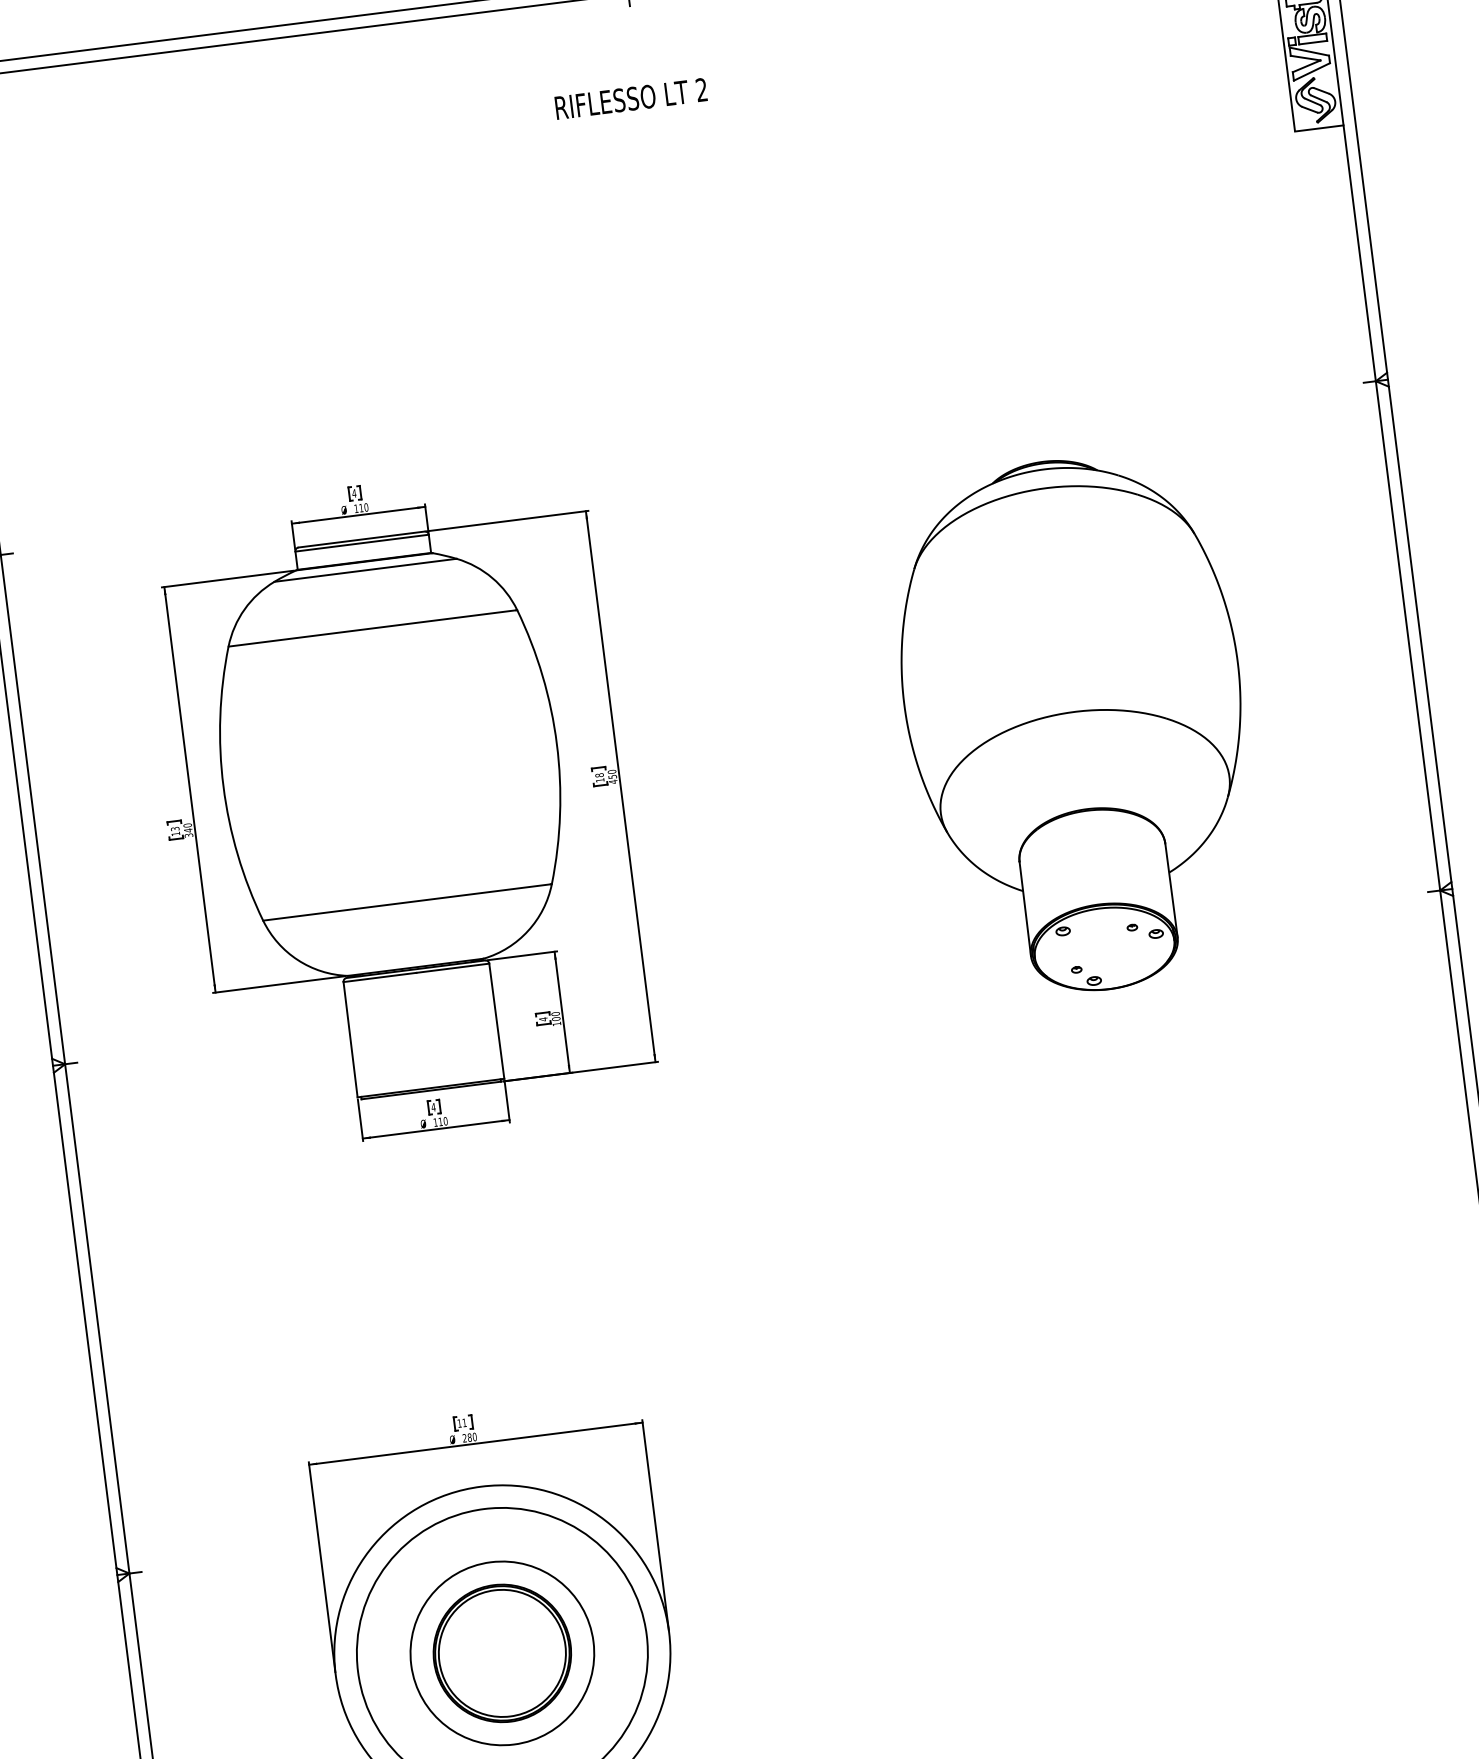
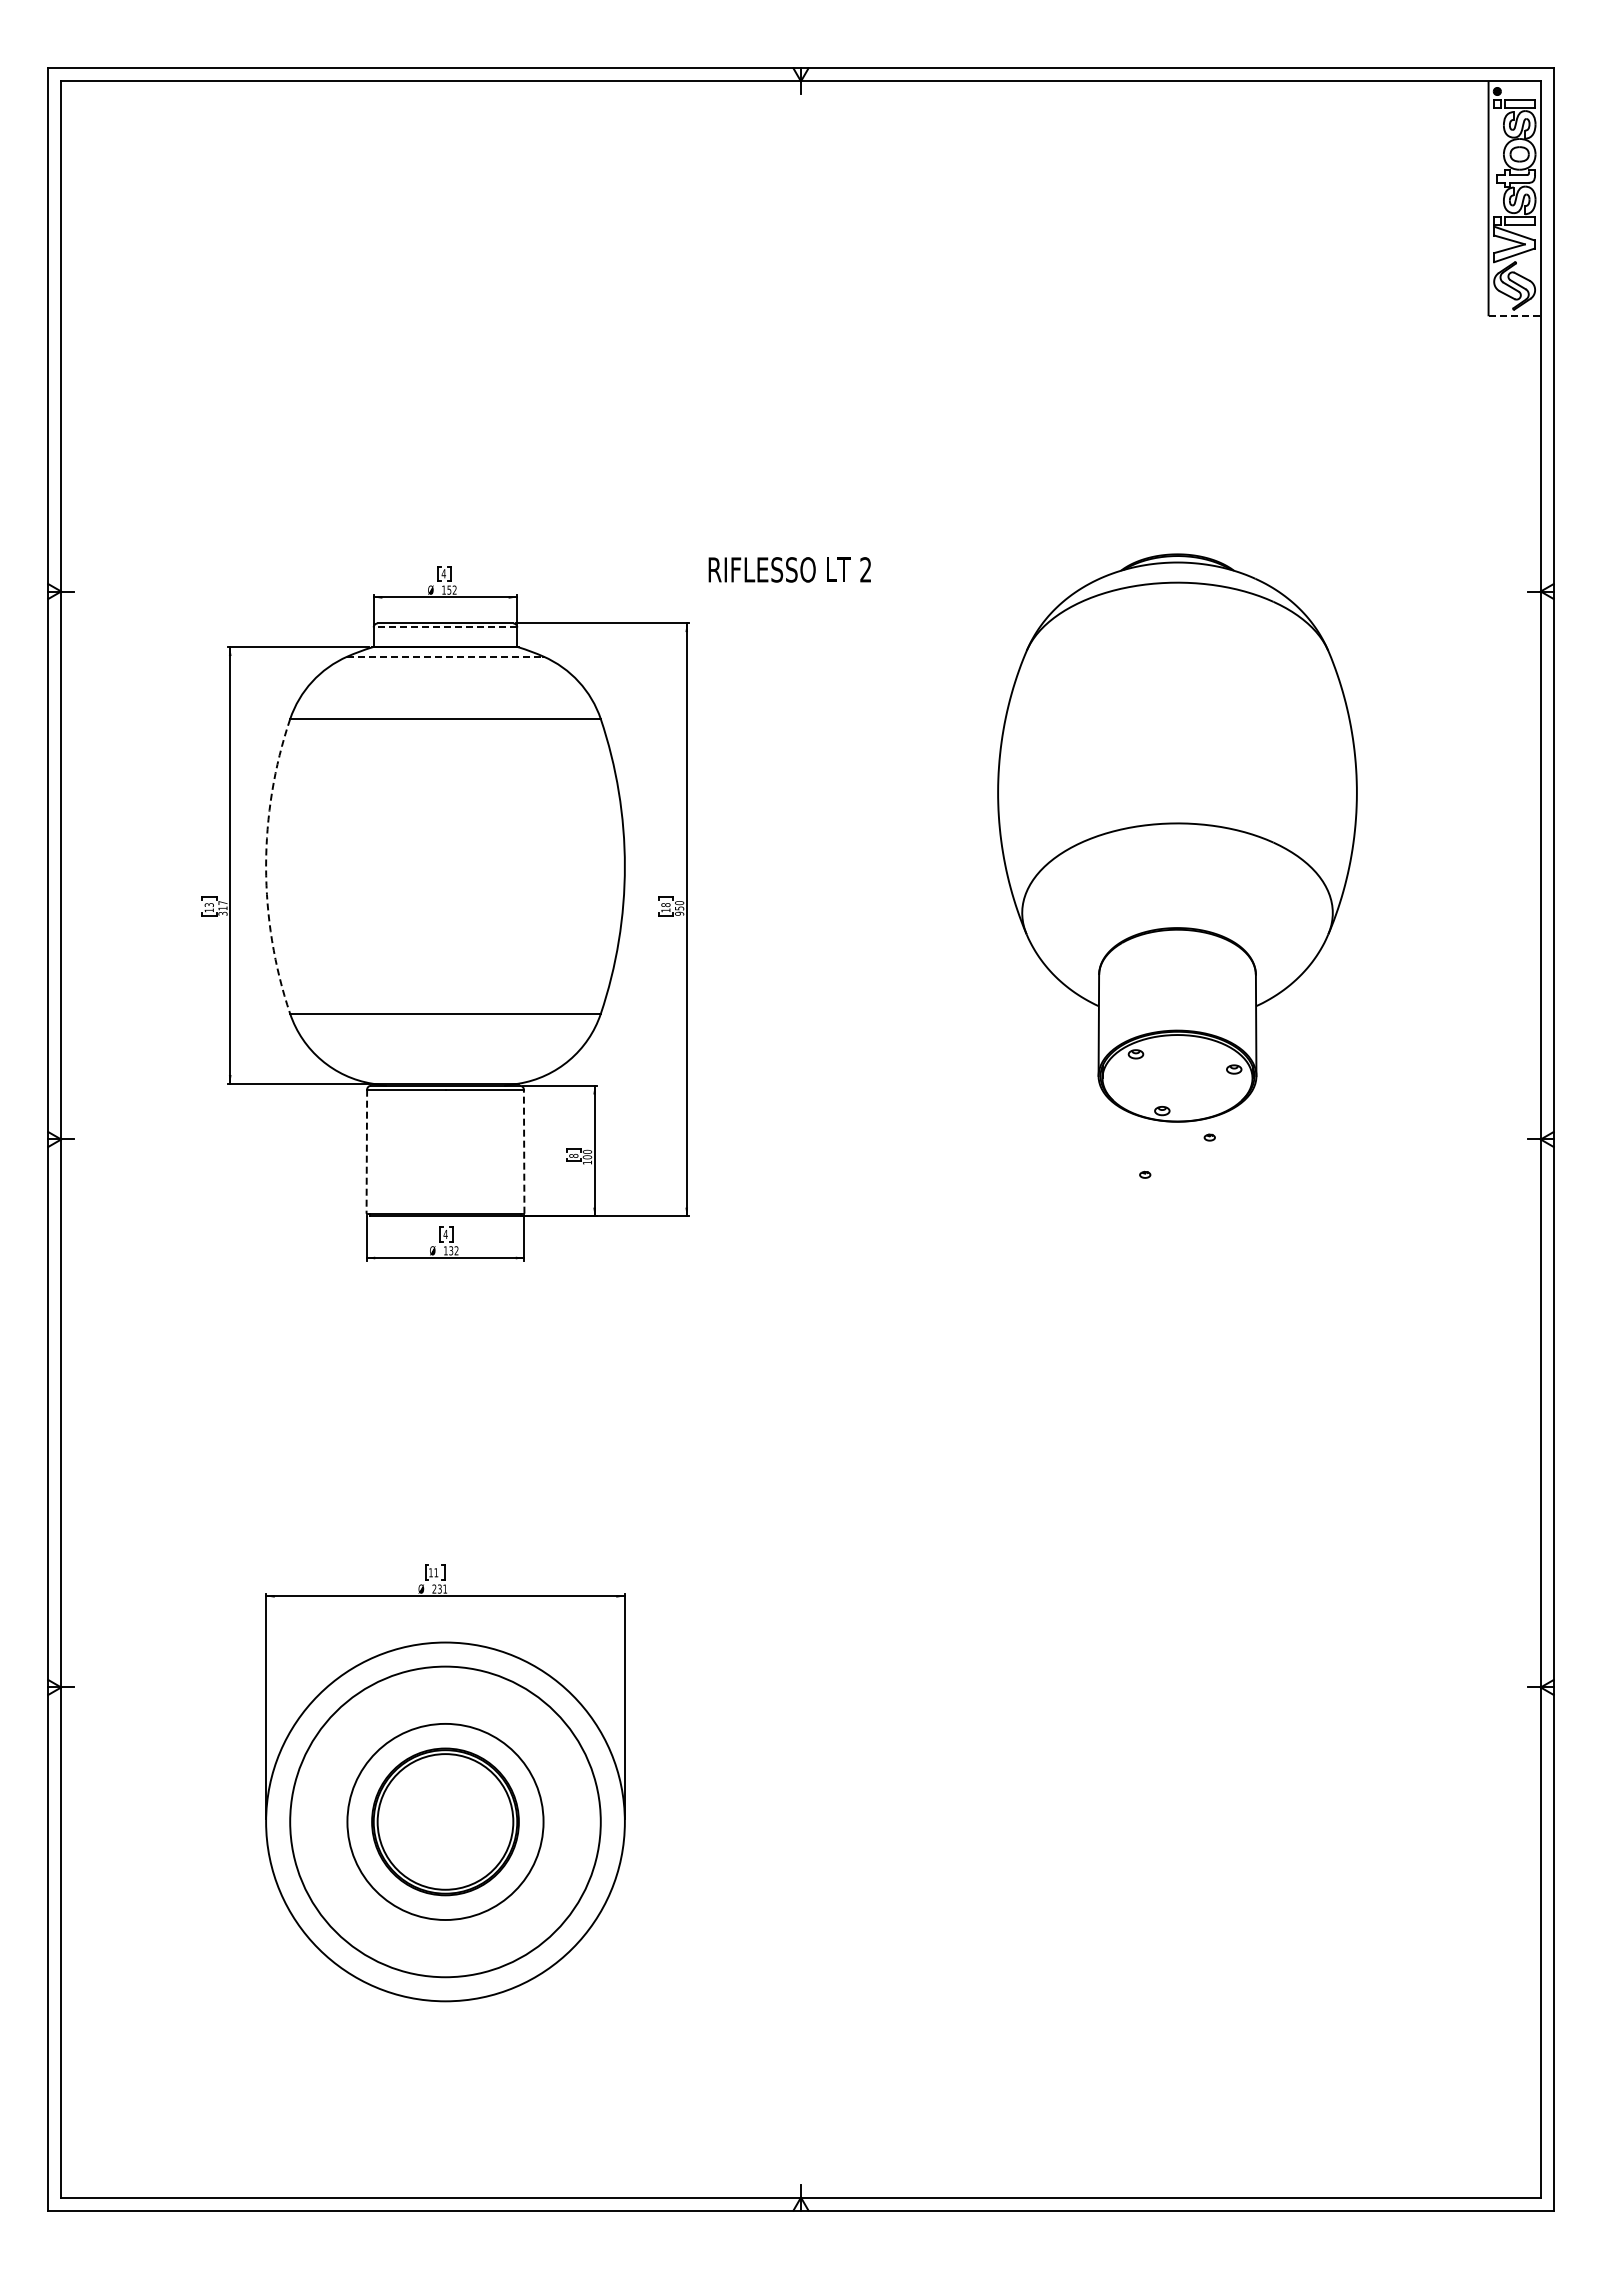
text: (630, 98) -> (789, 569), moved
line: (1320, 128) -> (1515, 316), solid -> dashed
text: (363, 507) -> (451, 589), 110 -> 152
line: (362, 543) -> (445, 627), solid -> dashed
line: (365, 570) -> (445, 656), solid -> dashed
part: (1076, 725) -> (1177, 837), moved
text: (613, 781) -> (679, 913), 450 -> 950
arc: (223, 786) -> (266, 866), solid -> dashed
text: (187, 827) -> (222, 905), 340 -> 317
text: (543, 1019) -> (573, 1156), 4 -> 8
line: (497, 1021) -> (524, 1151), solid -> dashed
line: (350, 1039) -> (366, 1151), solid -> dashed
text: (442, 1121) -> (453, 1250), 110 -> 132
text: (472, 1436) -> (442, 1588), 280 -> 231

